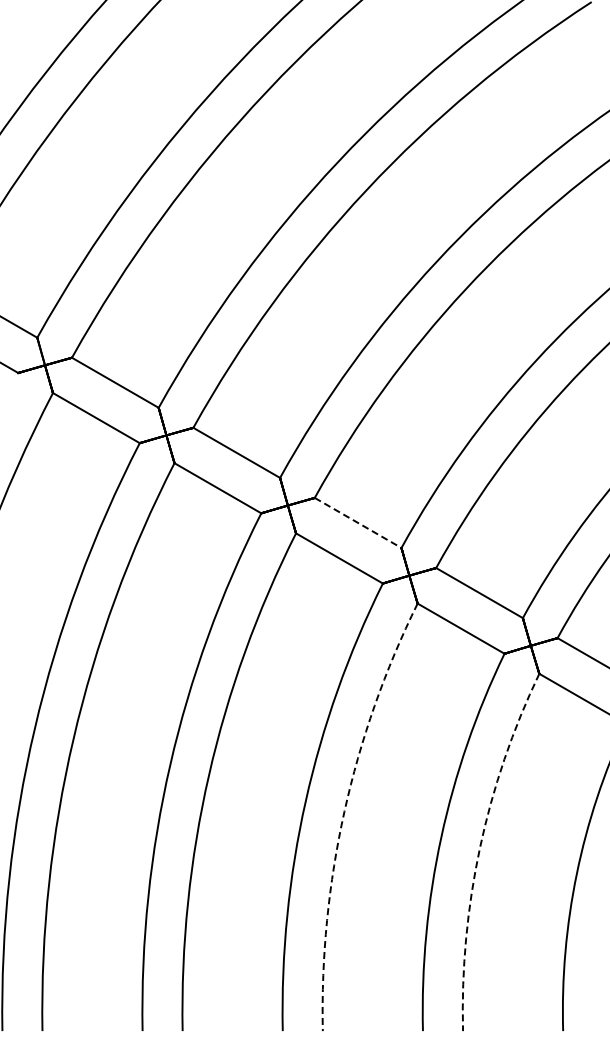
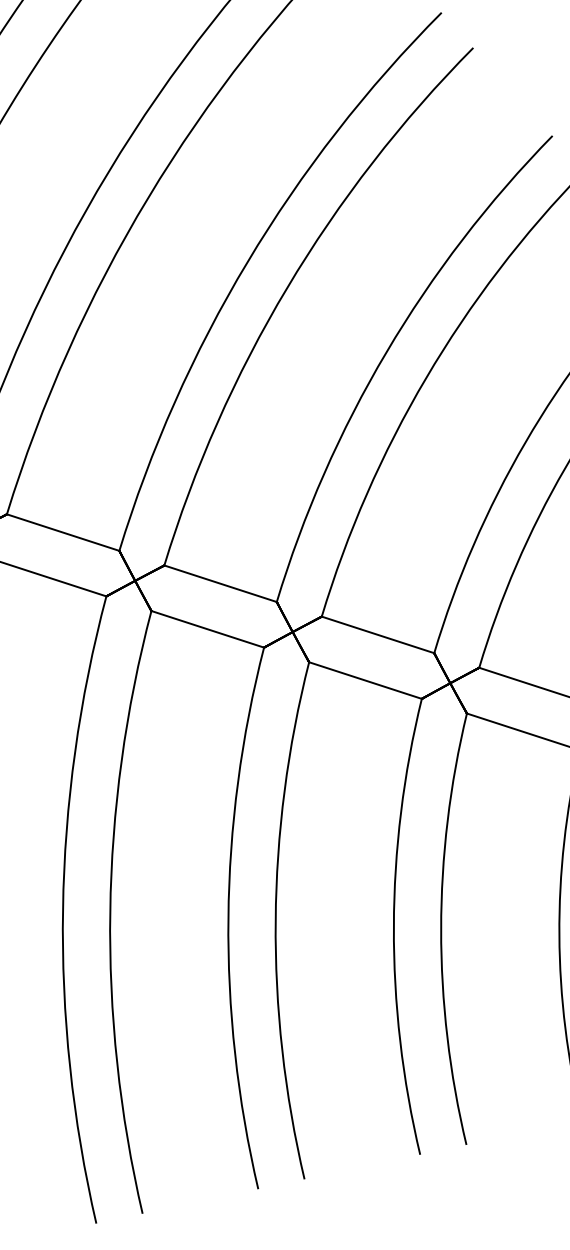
line: (358, 523) -> (221, 584), dashed -> solid
arc: (344, 811) -> (275, 920), dashed -> solid
arc: (480, 847) -> (441, 928), dashed -> solid

